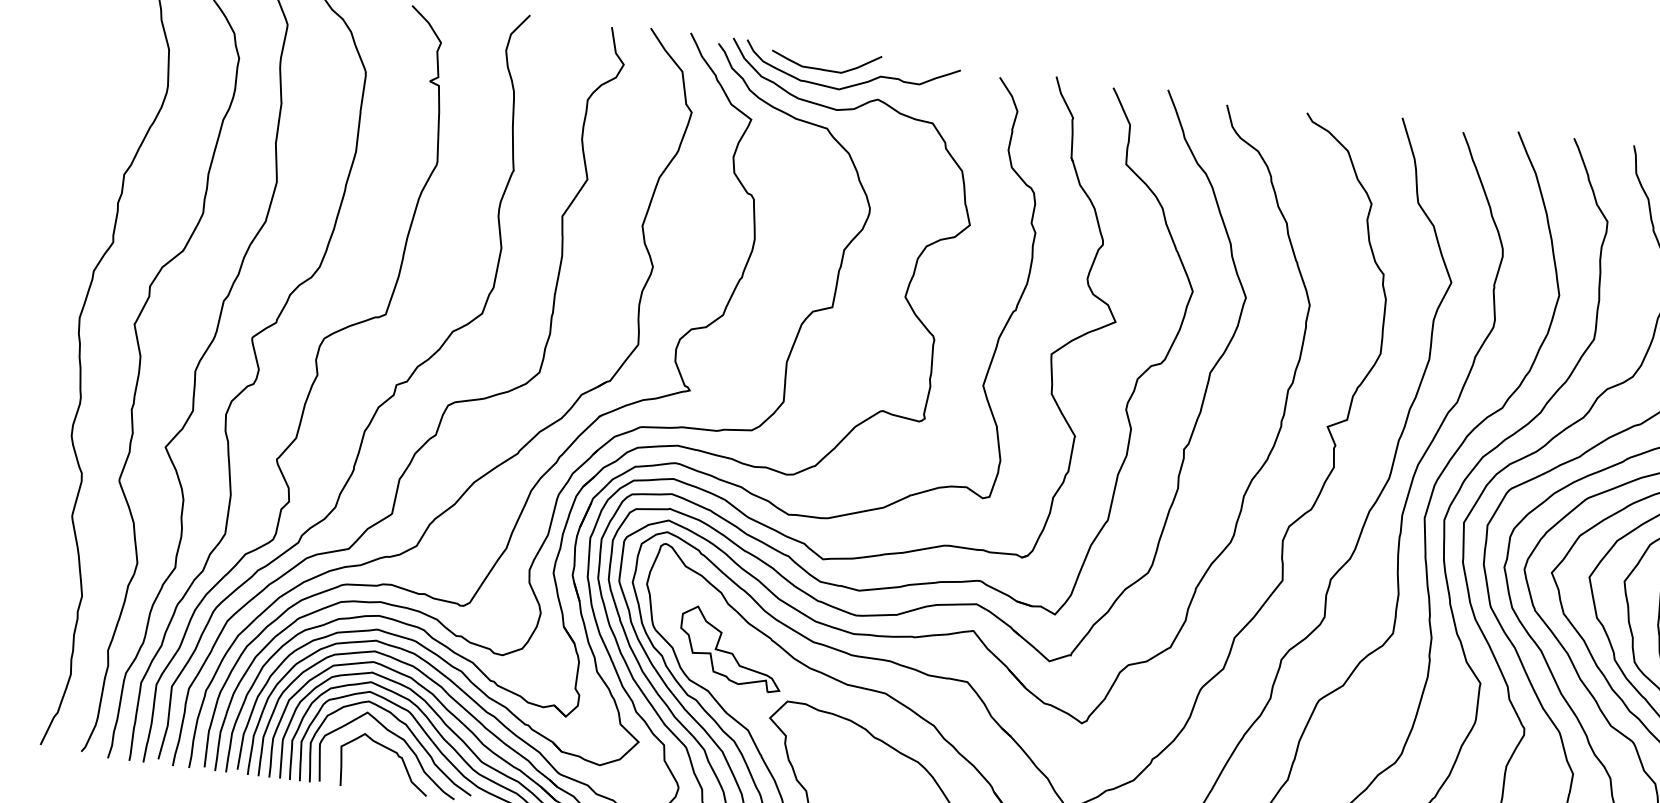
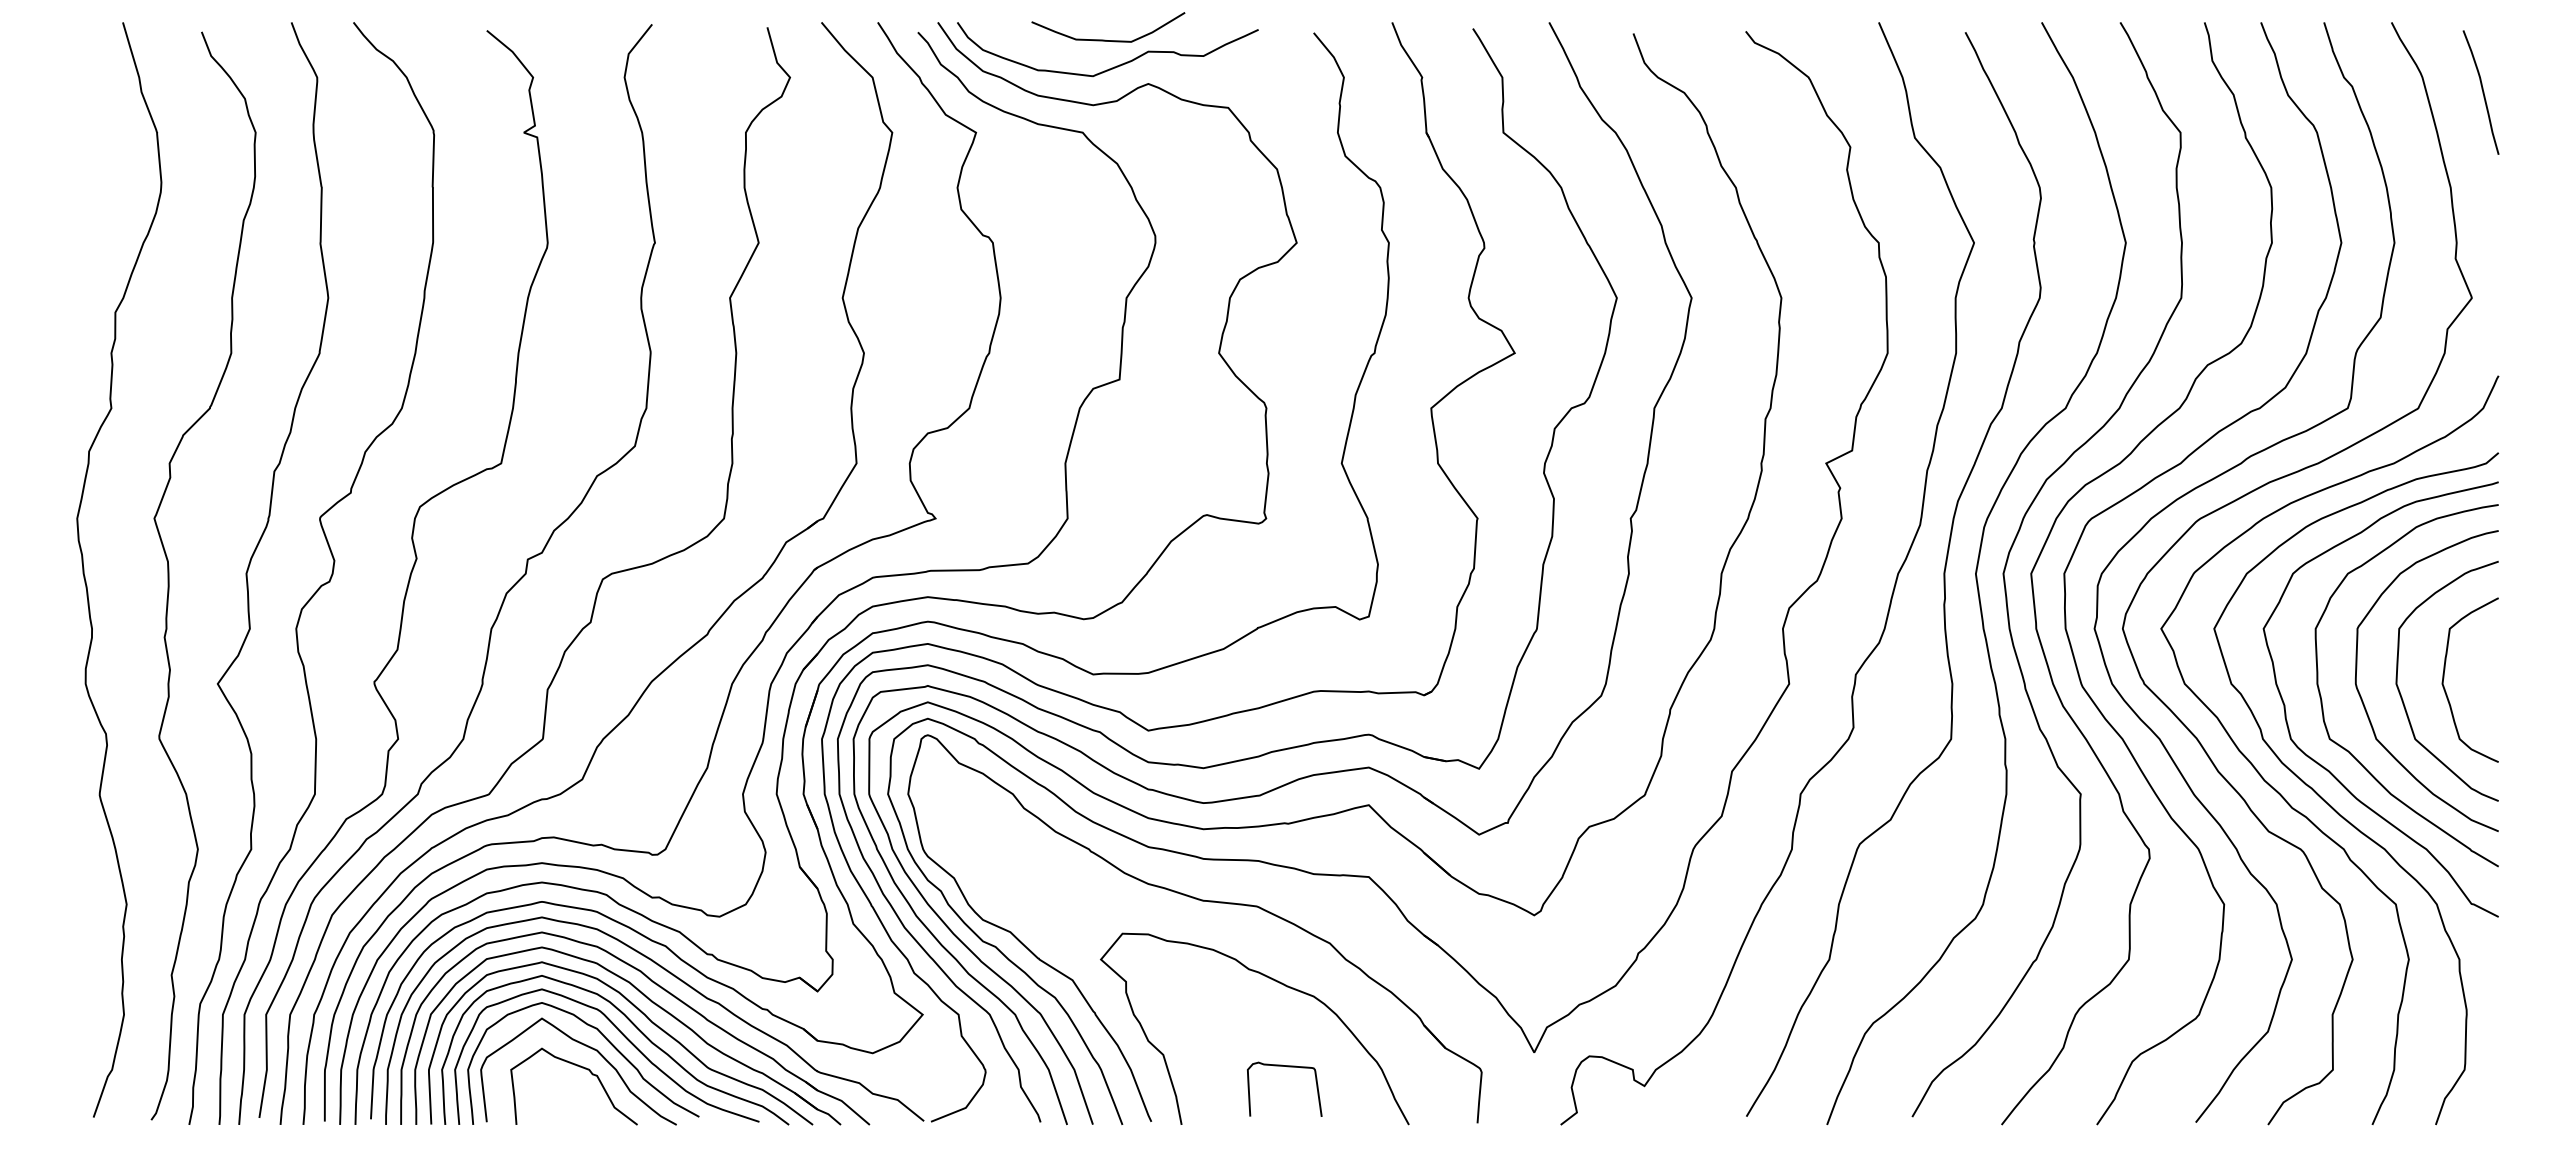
curve: (823, 68) -> (1105, 39), moved
part: (731, 648) -> (1036, 869), removed

